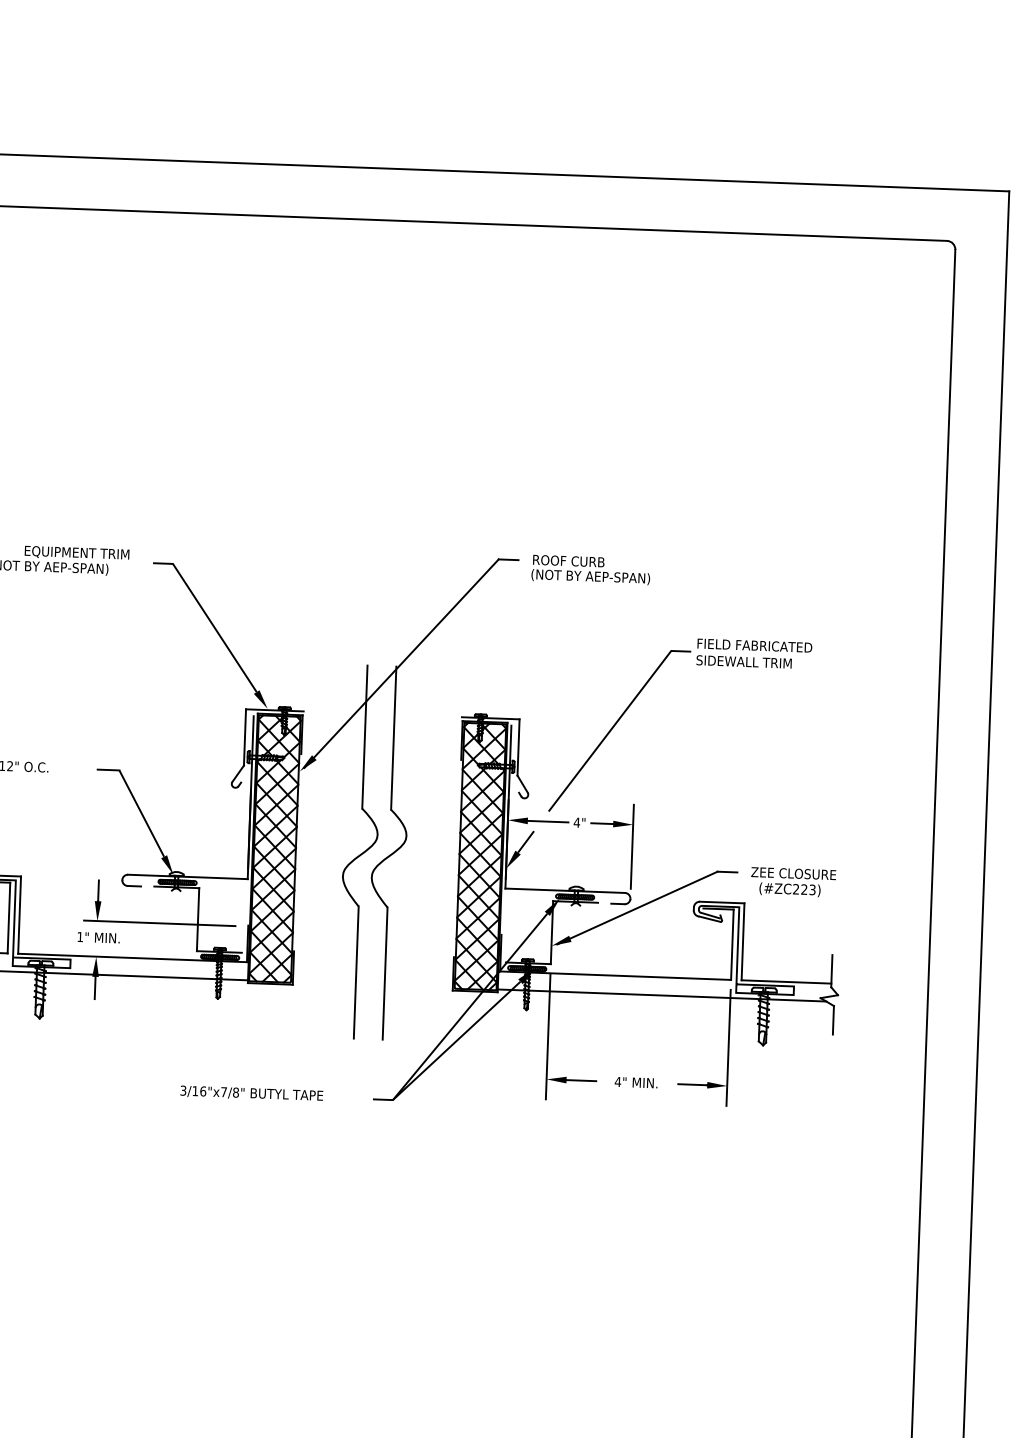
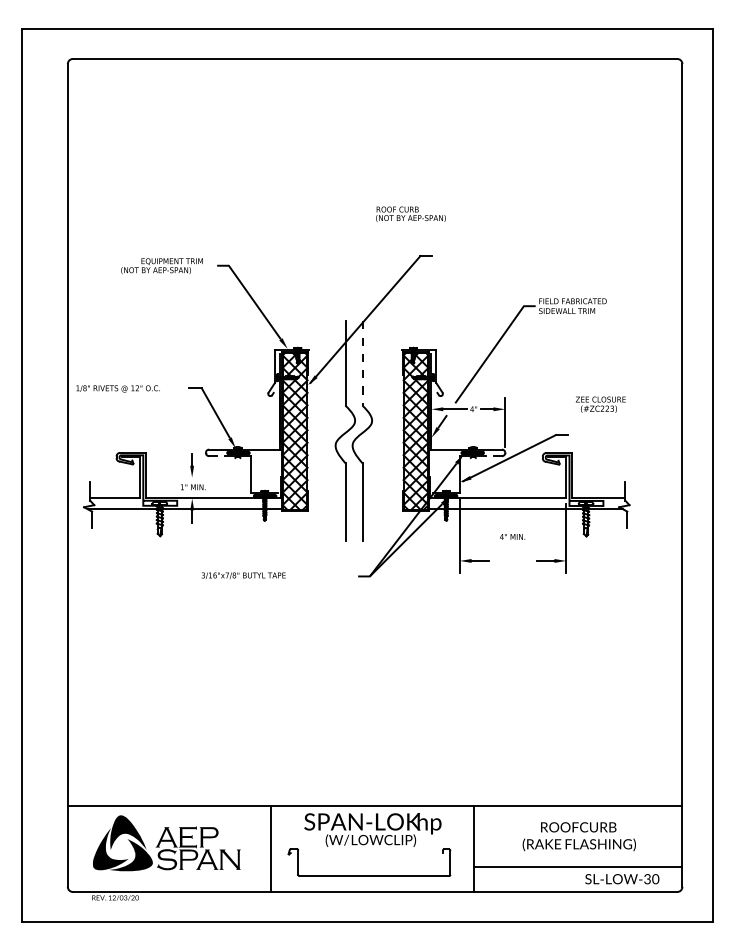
text: (590, 568) -> (410, 213), moved
line: (393, 739) -> (362, 364), solid -> dashed
text: (792, 881) -> (600, 404), moved
line: (159, 923) -> (228, 477), removed
text: (636, 1081) -> (512, 536), moved
text: (251, 1093) -> (243, 575), moved

